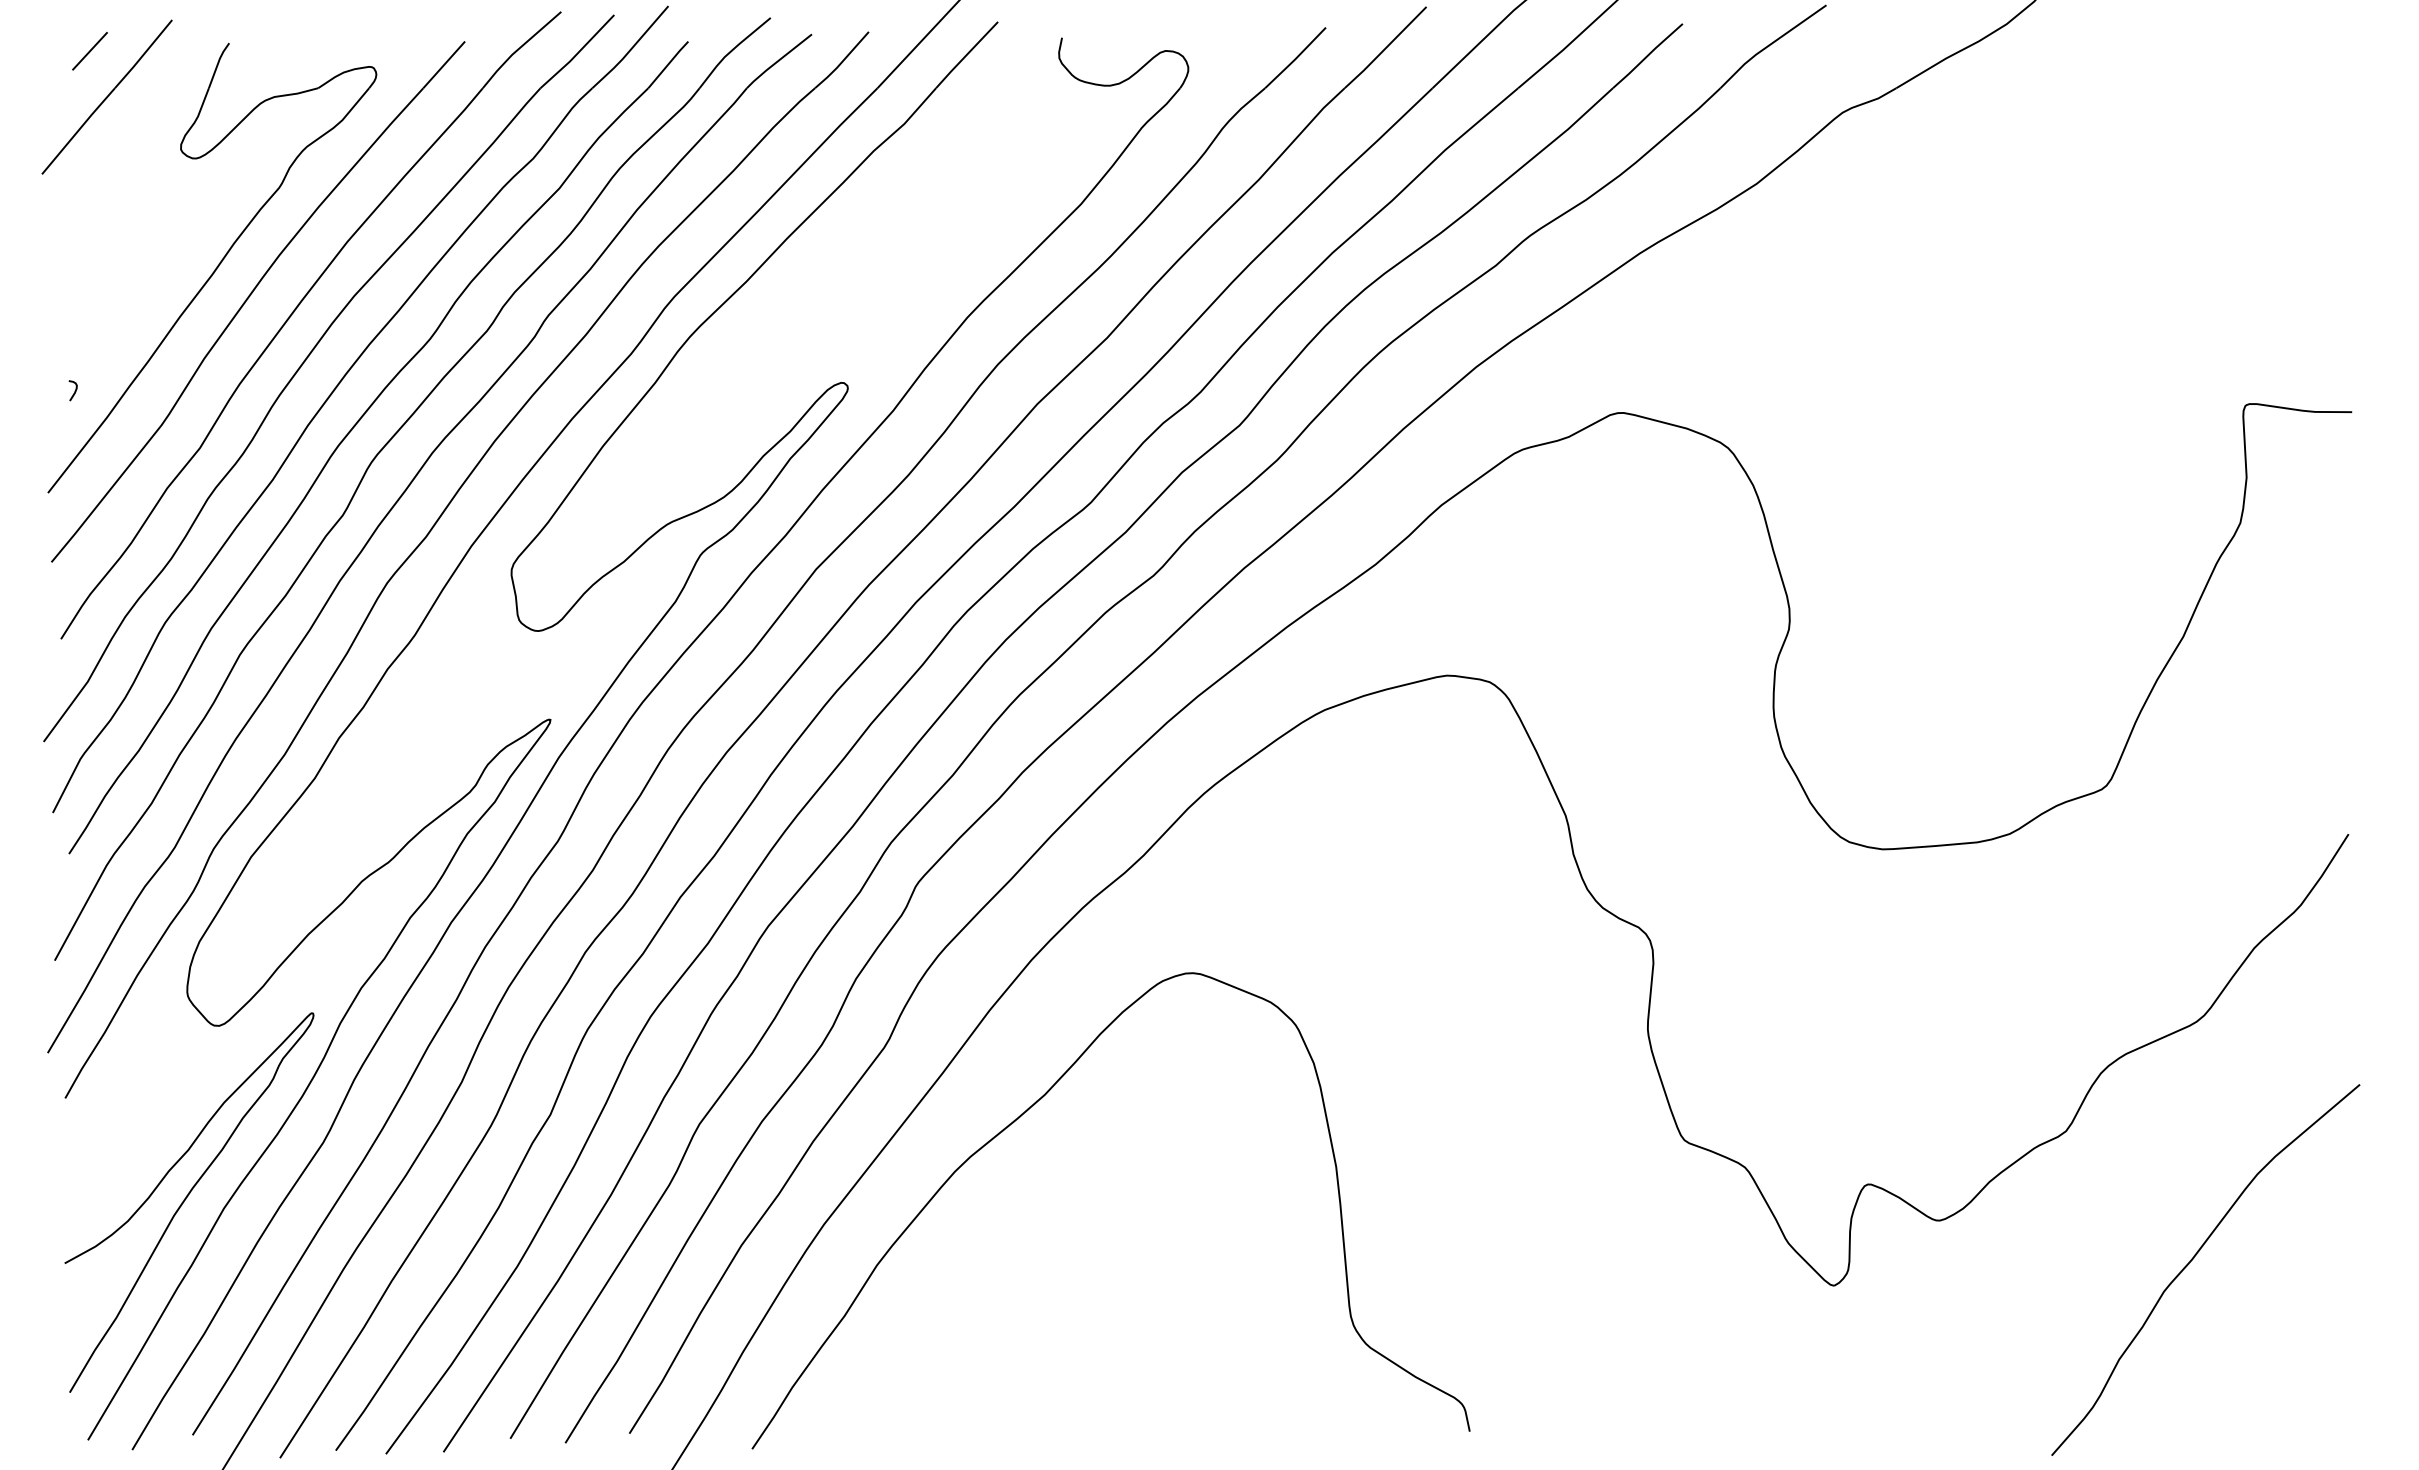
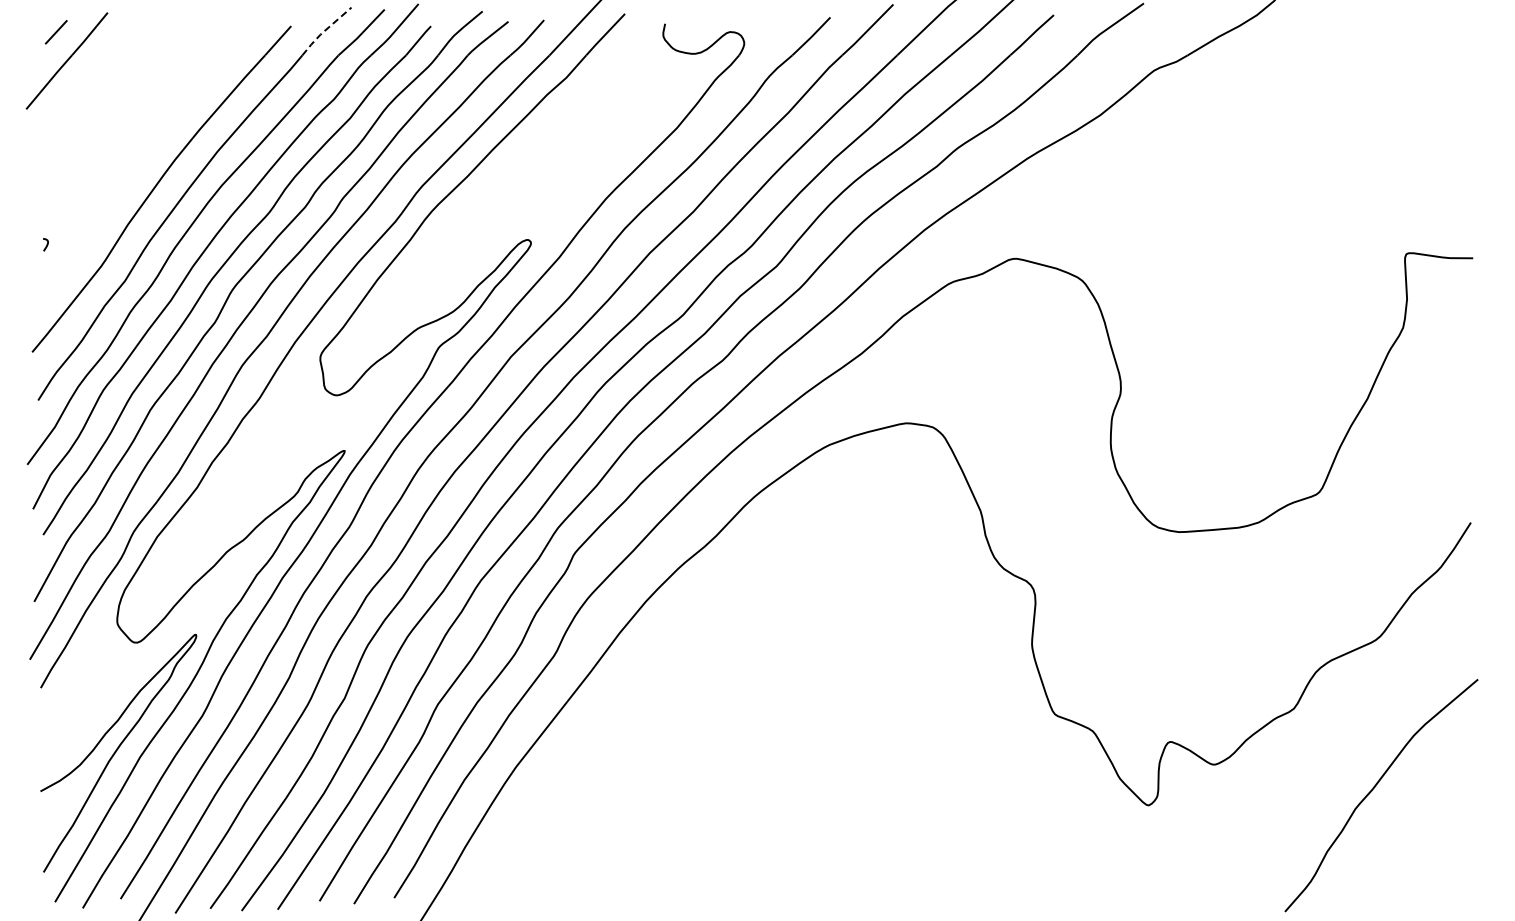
line: (519, 48) -> (325, 30), solid -> dashed
part: (211, 268) -> (132, 168), removed
curve: (1021, 1118) -> (639, 700), removed

